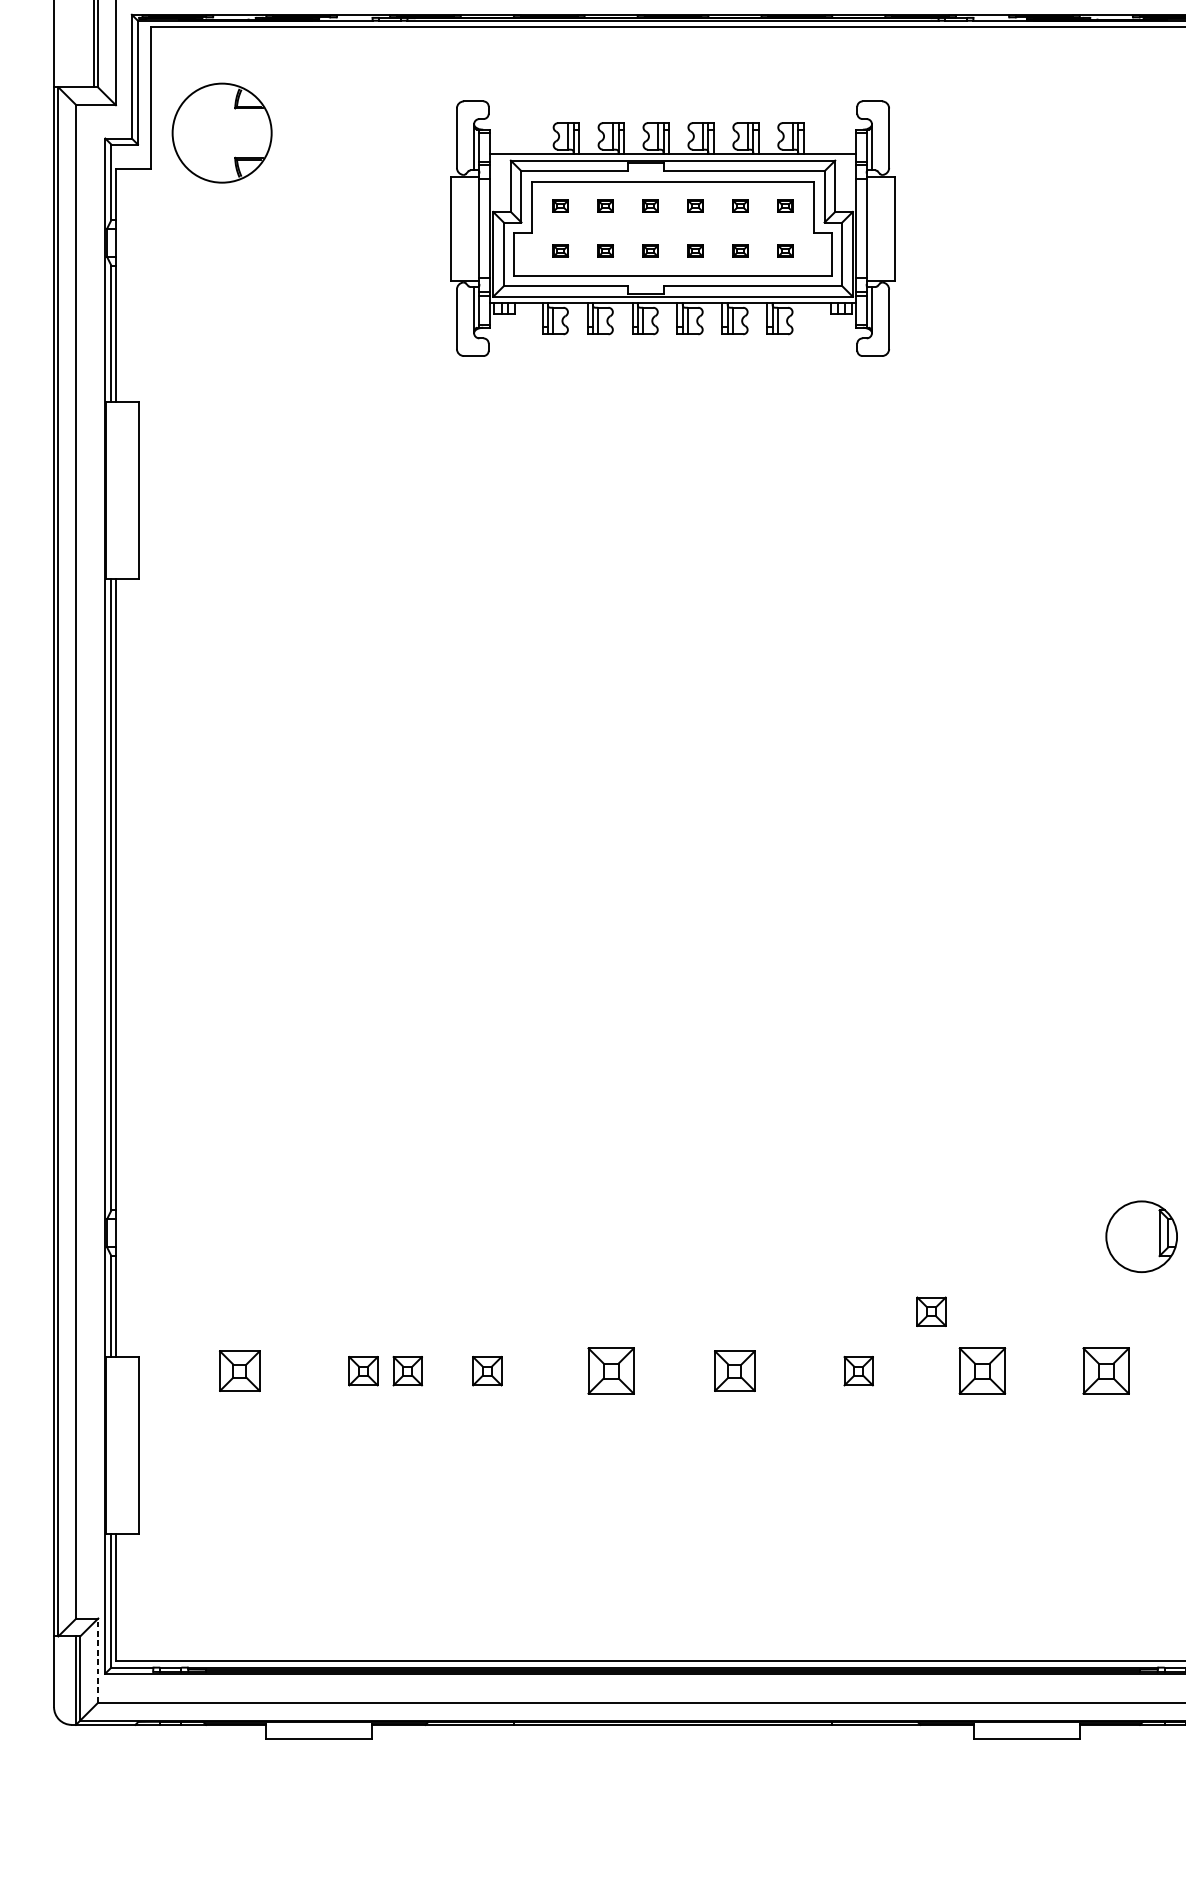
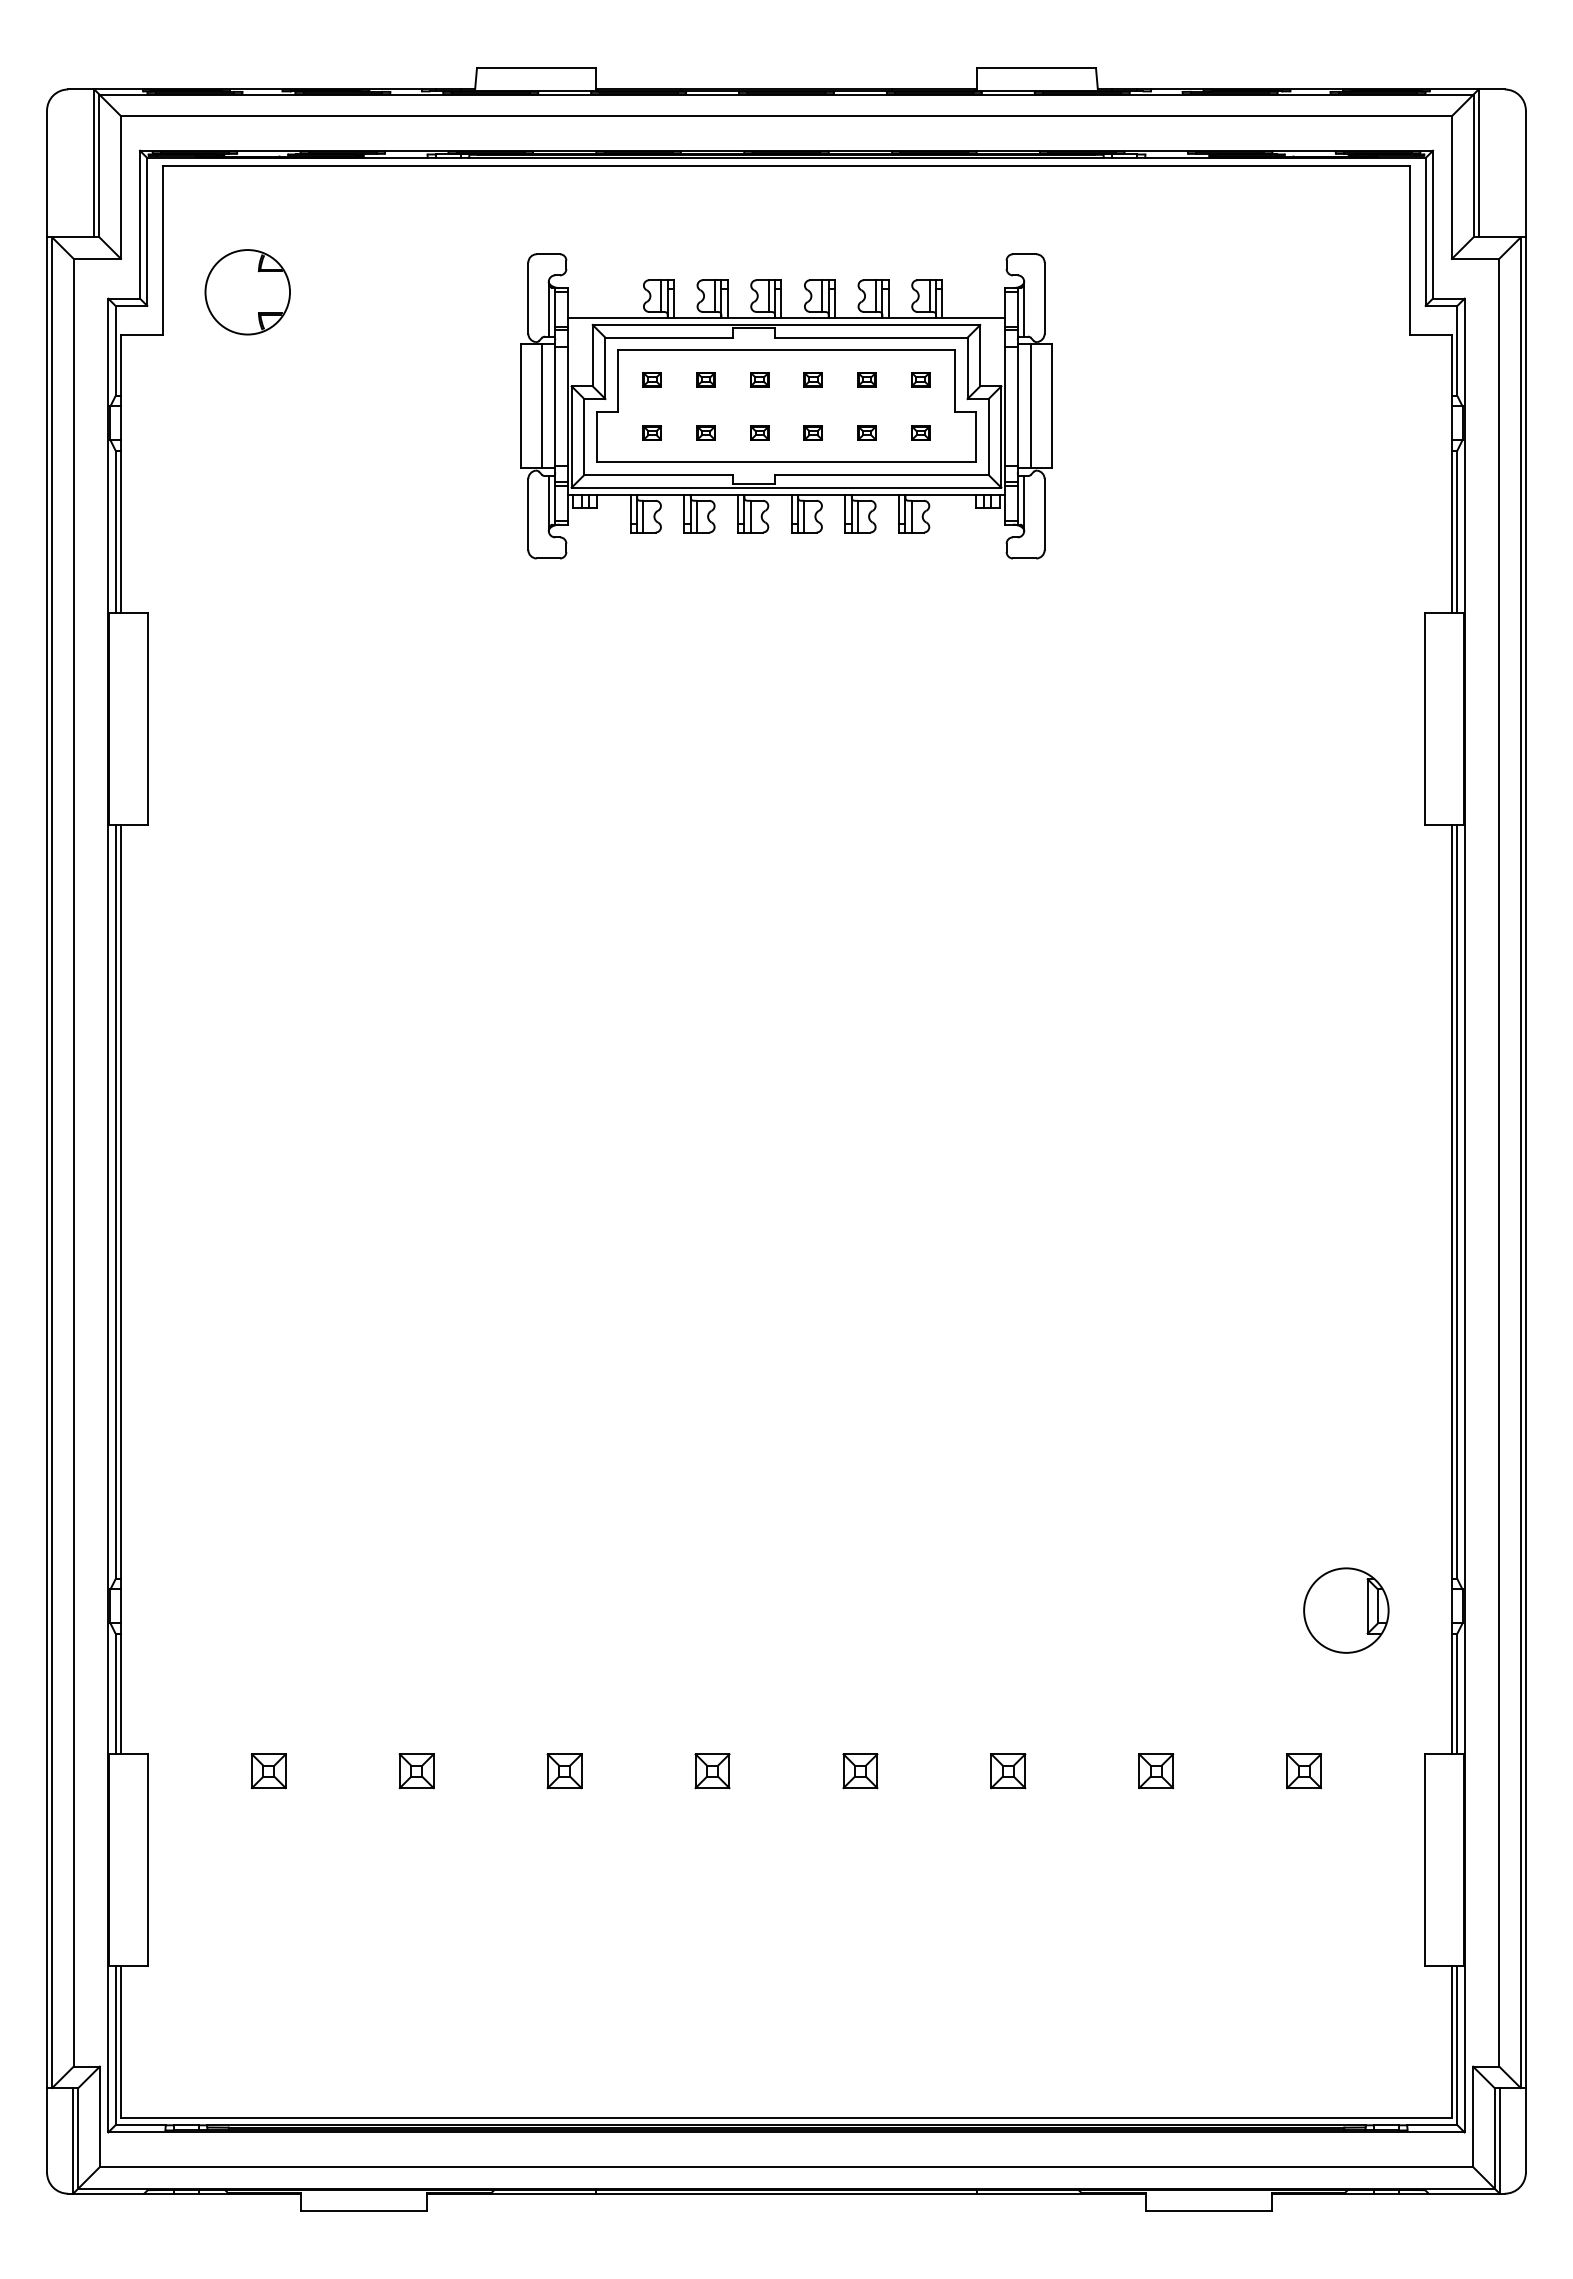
part: (221, 133) -> (247, 292), size x0.71
line: (468, 228) -> (542, 406), added
line: (877, 228) -> (1030, 406), added
part: (931, 1312) -> (1095, 1700), removed
part: (239, 1371) -> (268, 1771), size x0.71
part: (407, 1371) -> (469, 1771), removed
part: (611, 1371) -> (712, 1771), size x0.62
part: (734, 1371) -> (860, 1771), size x0.71
part: (982, 1371) -> (1156, 1771), size x0.62
part: (1106, 1371) -> (1304, 1771), size x0.62
line: (97, 1660) -> (99, 2116), dashed -> solid

